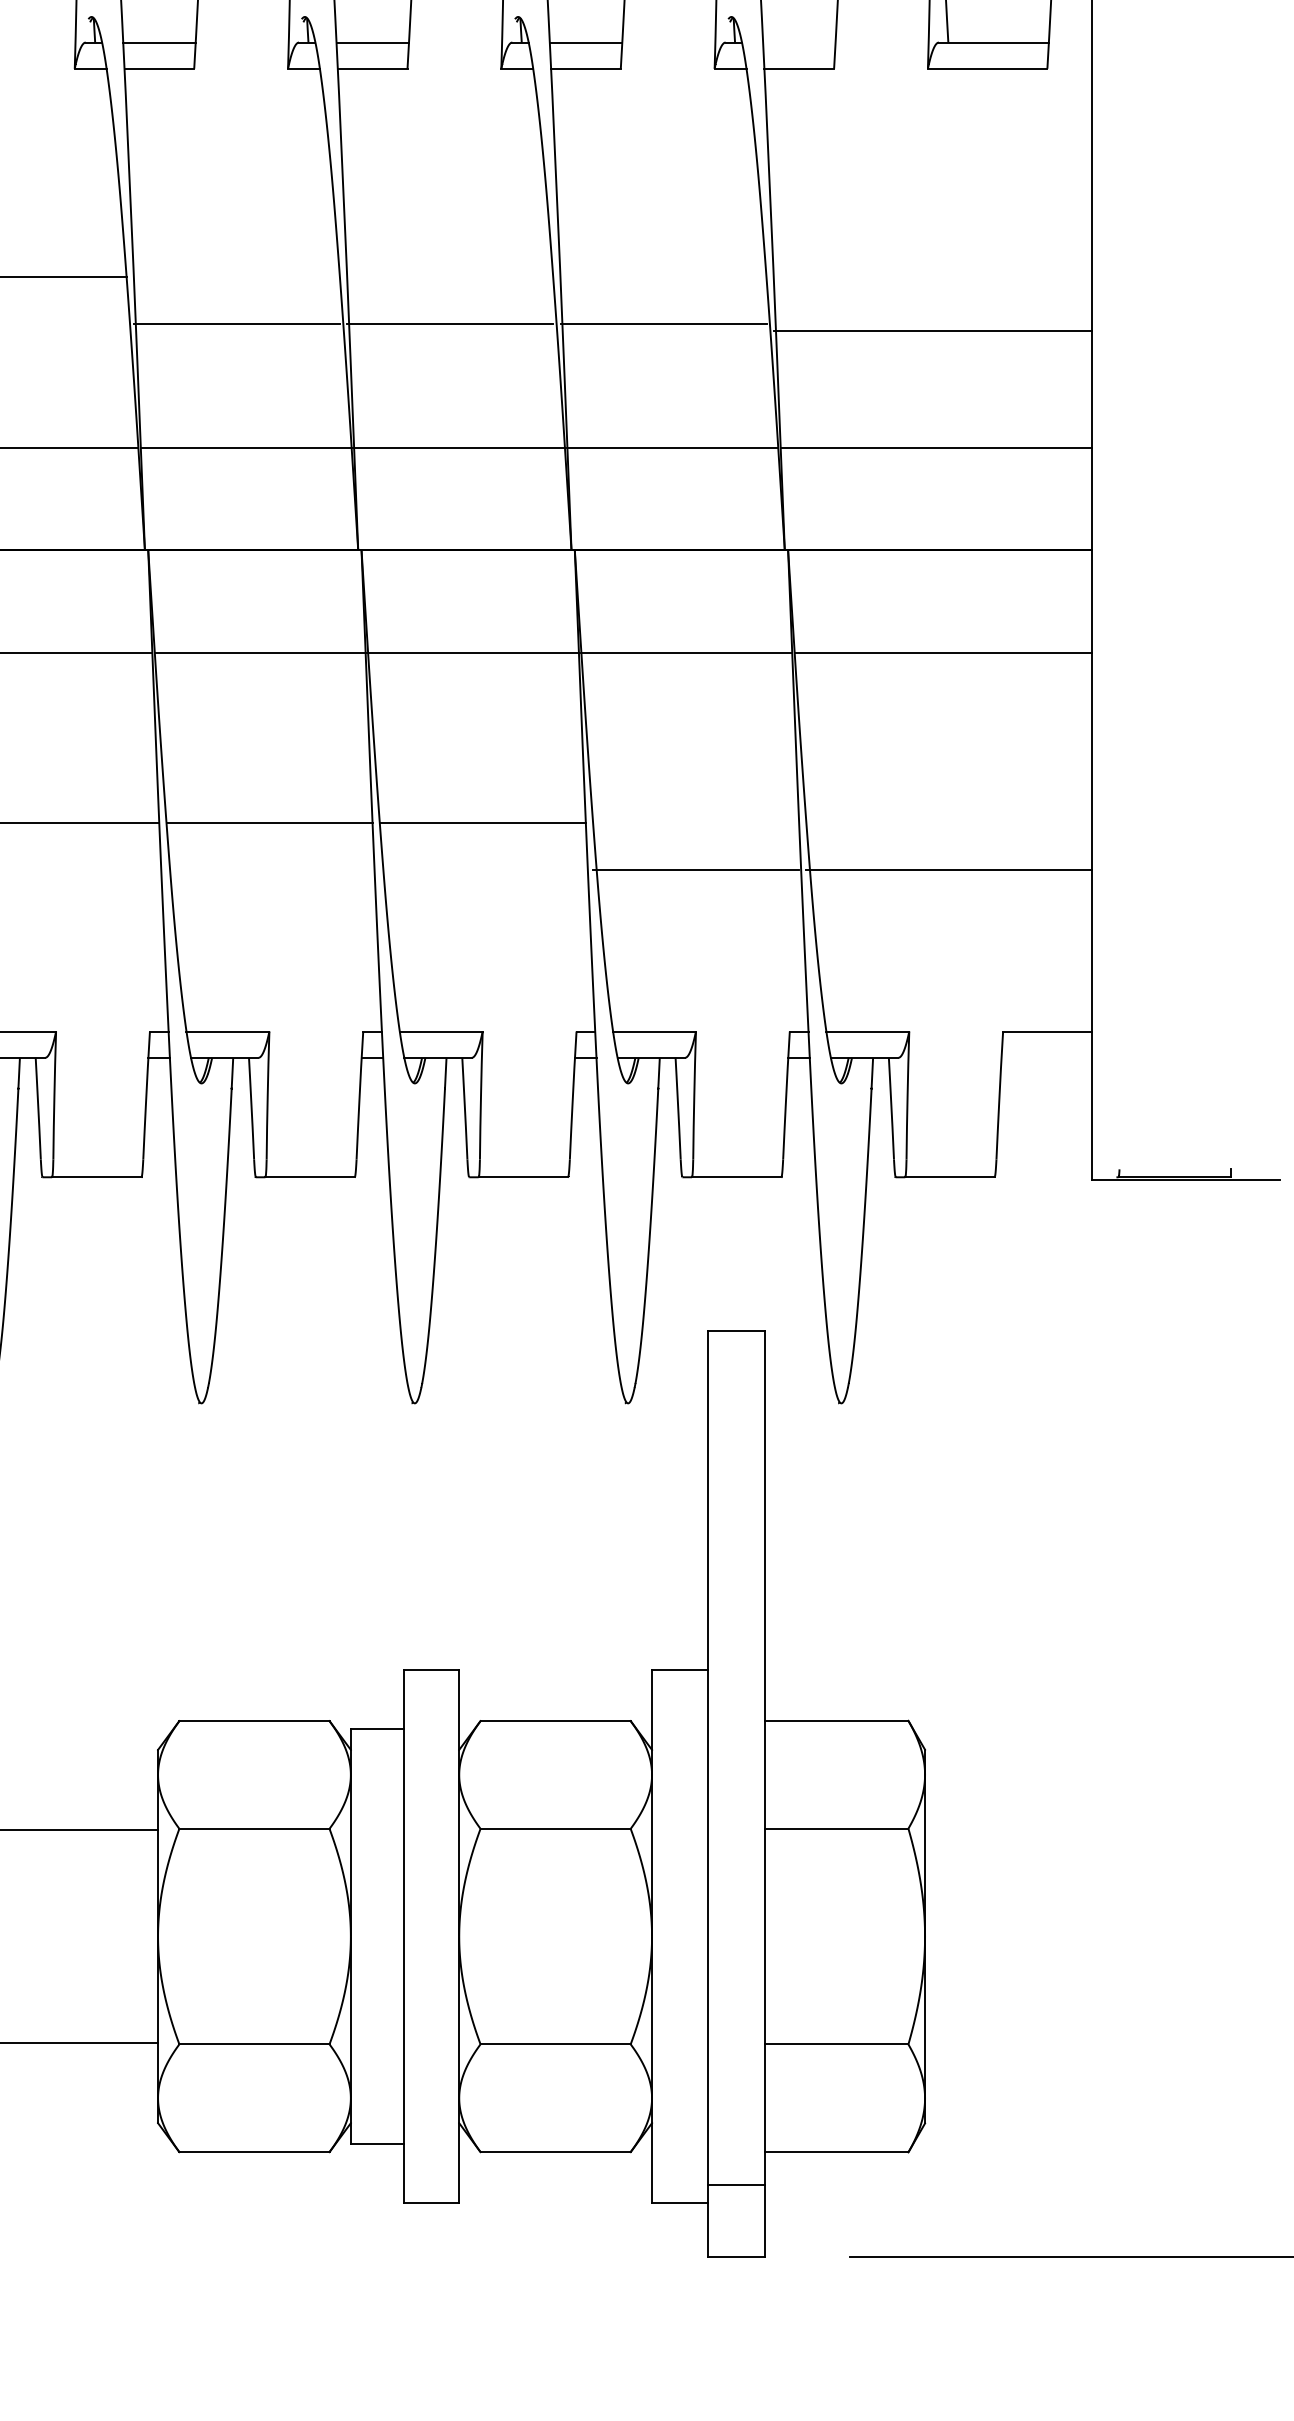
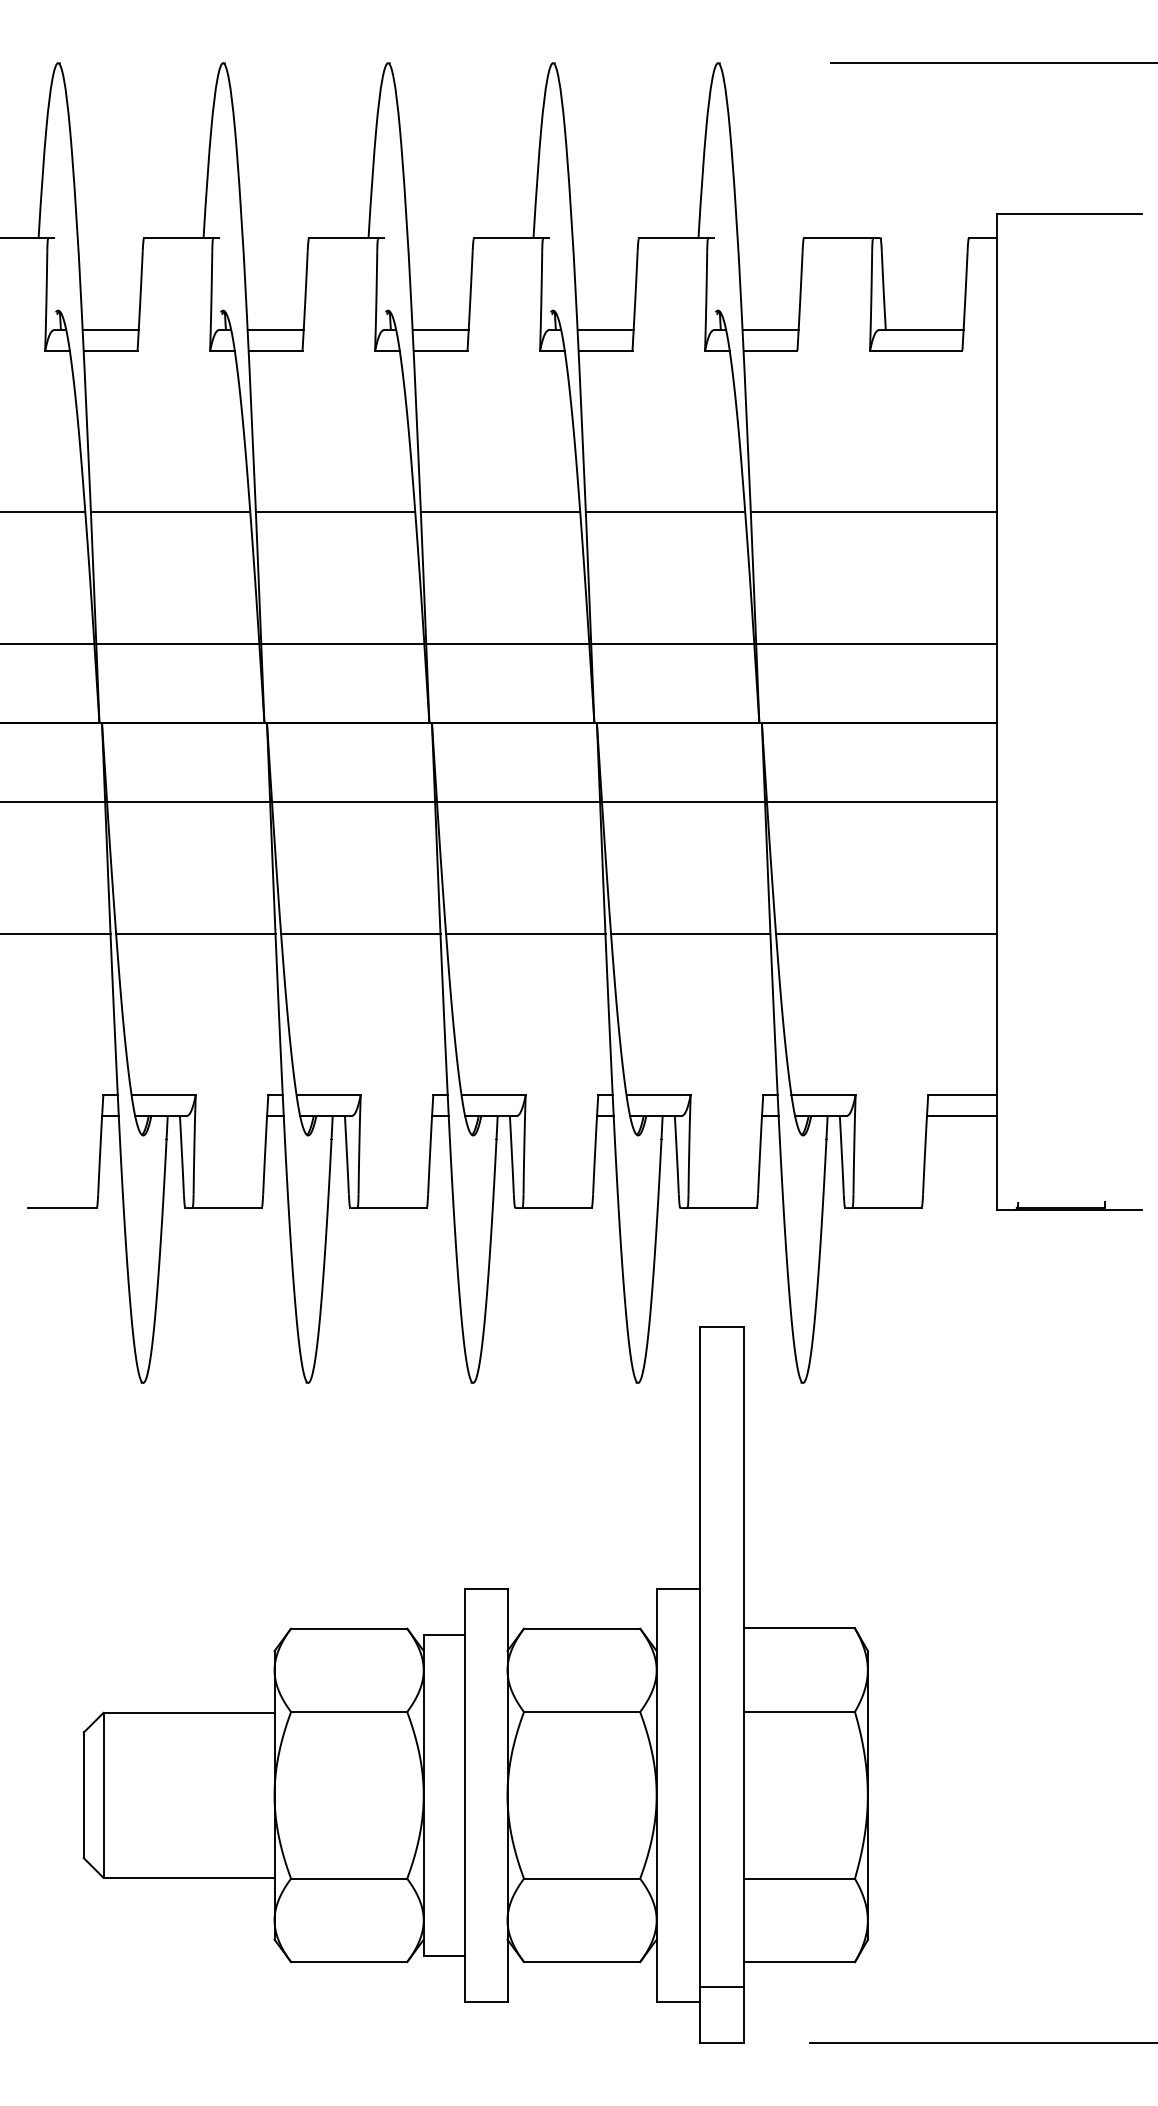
line: (799, 42) -> (770, 330), added
line: (236, 323) -> (335, 511), moved
line: (450, 323) -> (500, 511), moved
line: (663, 323) -> (665, 511), moved
line: (932, 330) -> (873, 511), moved
line: (695, 870) -> (690, 934), moved
line: (949, 870) -> (886, 934), moved
line: (1046, 1057) -> (961, 1115), added

